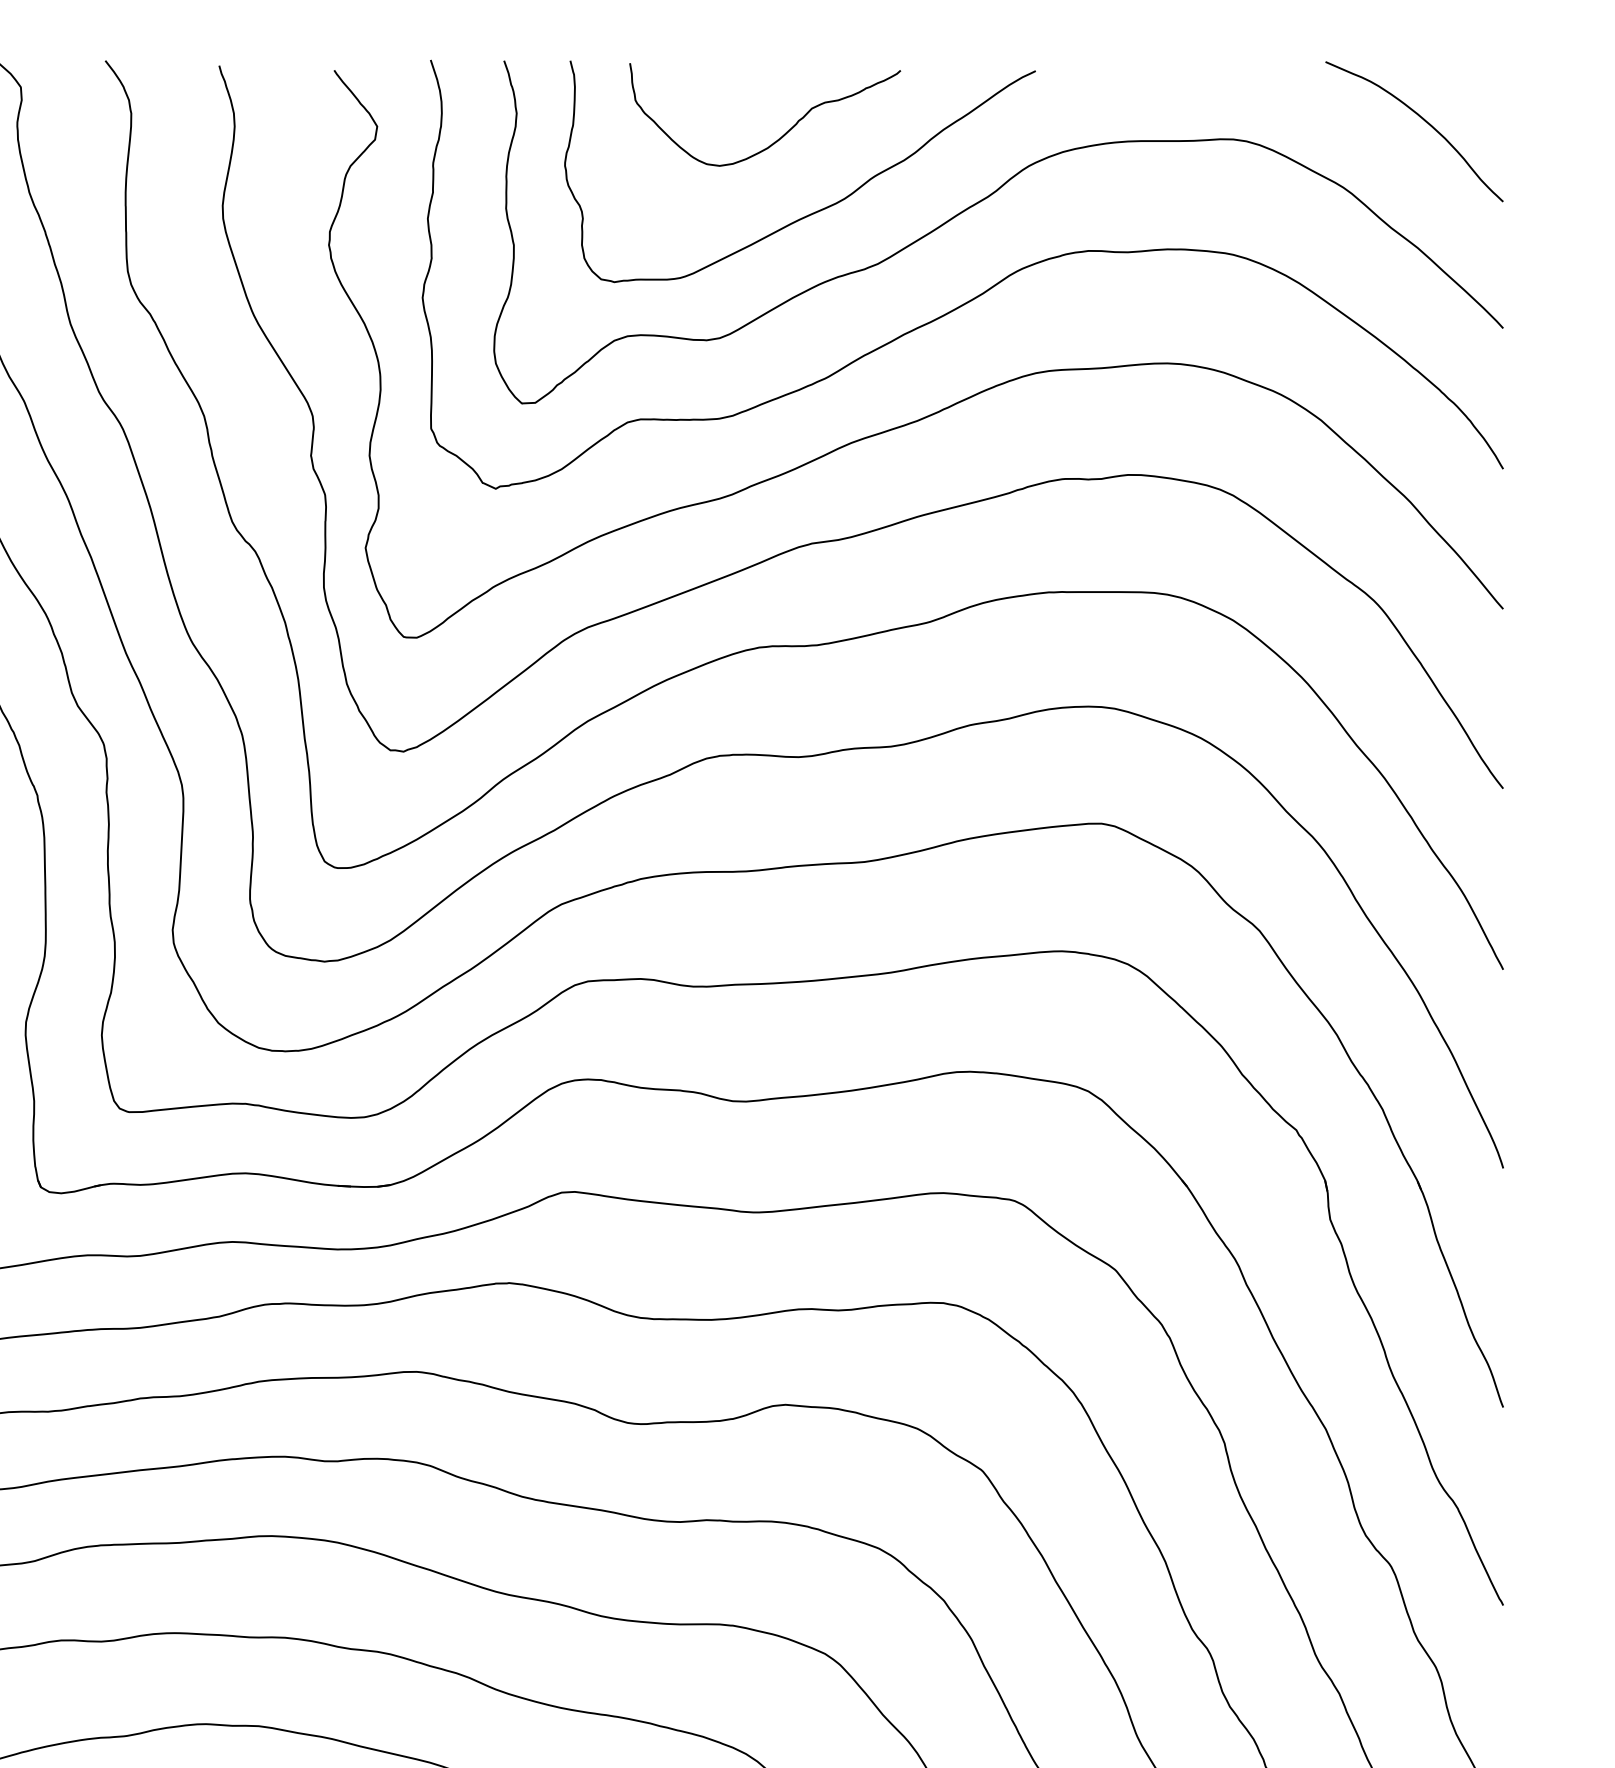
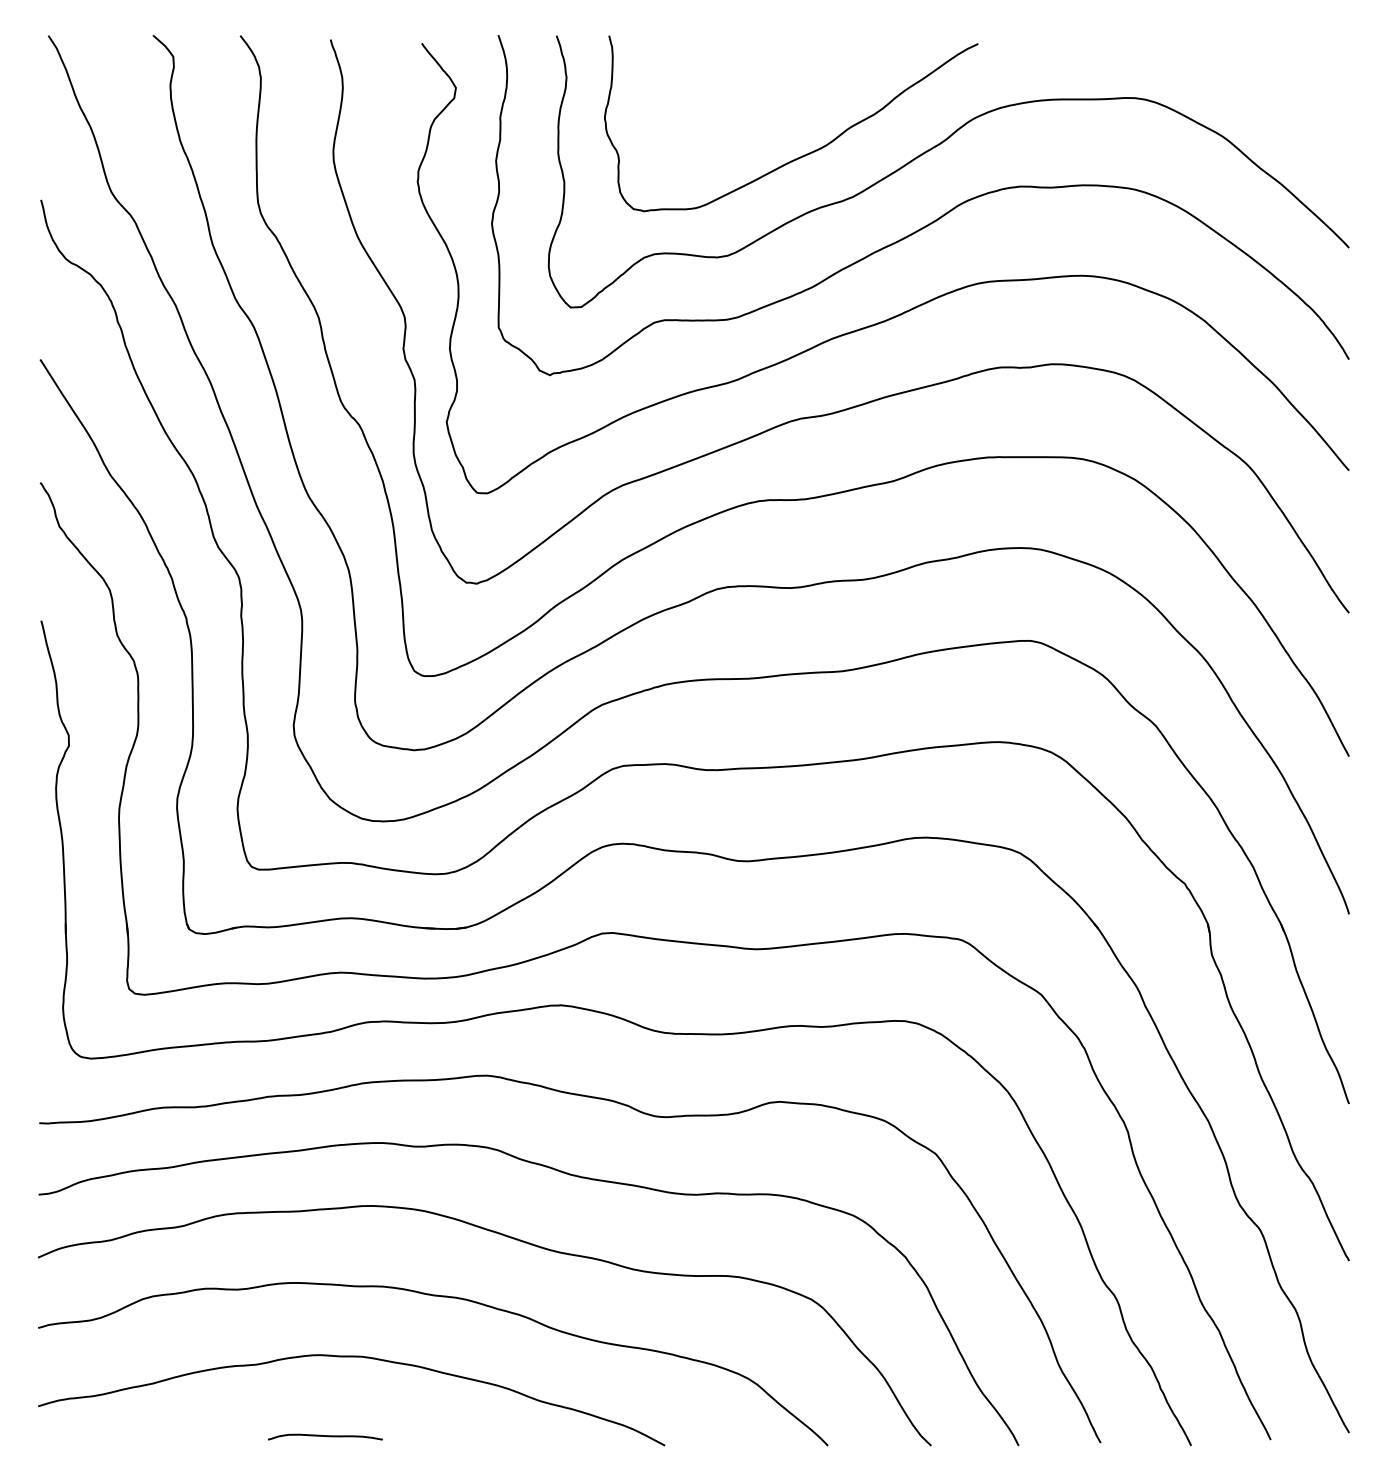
curve: (1421, 119) -> (1284, 82), removed
curve: (783, 133) -> (778, 93), removed

